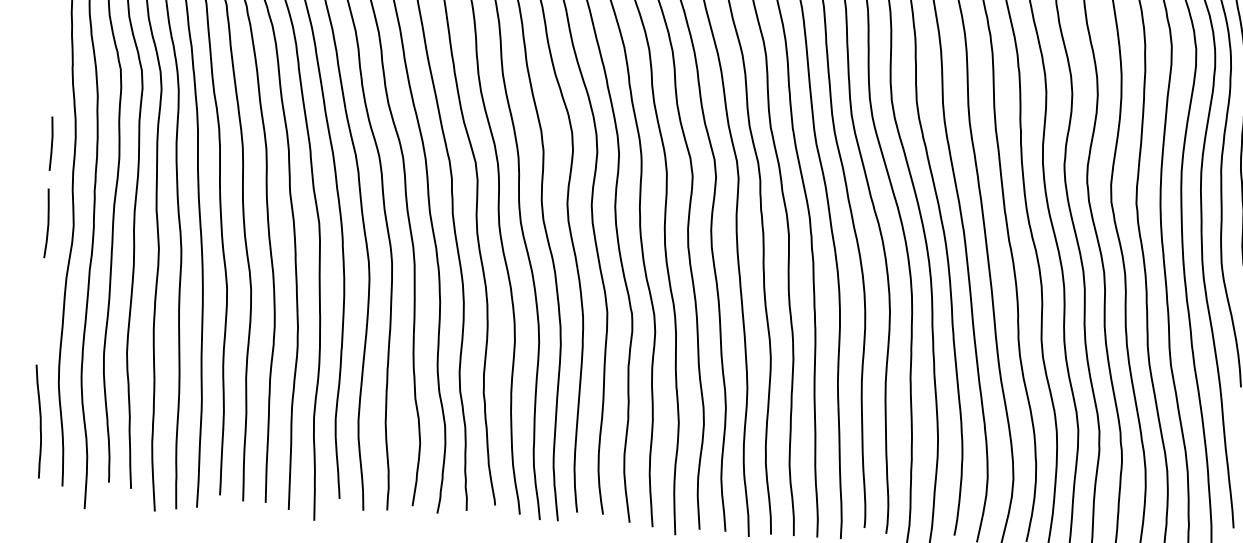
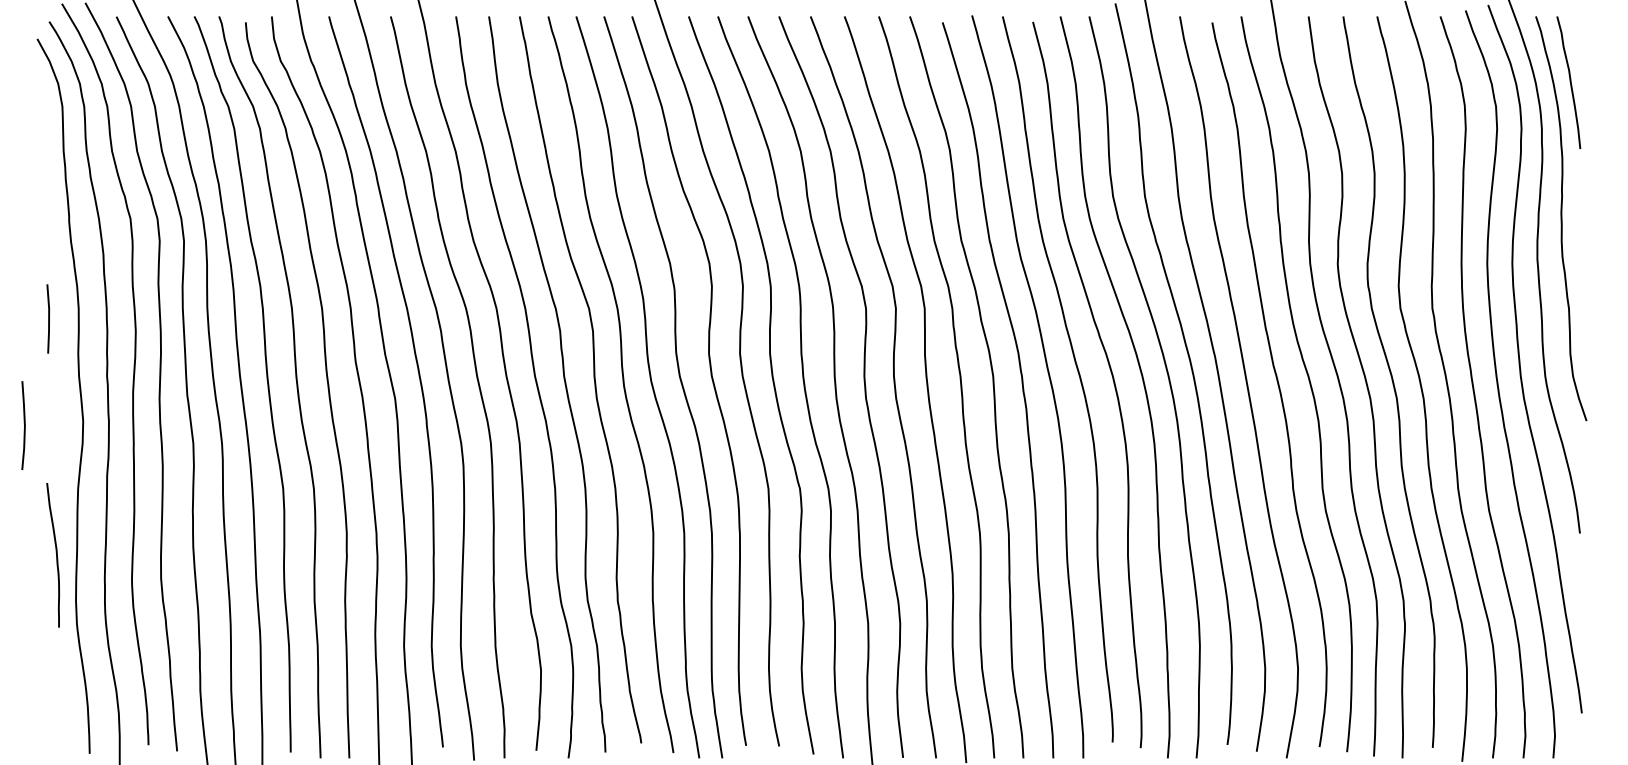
line: (48, 223) -> (24, 425), moved
curve: (40, 421) -> (56, 555), moved

